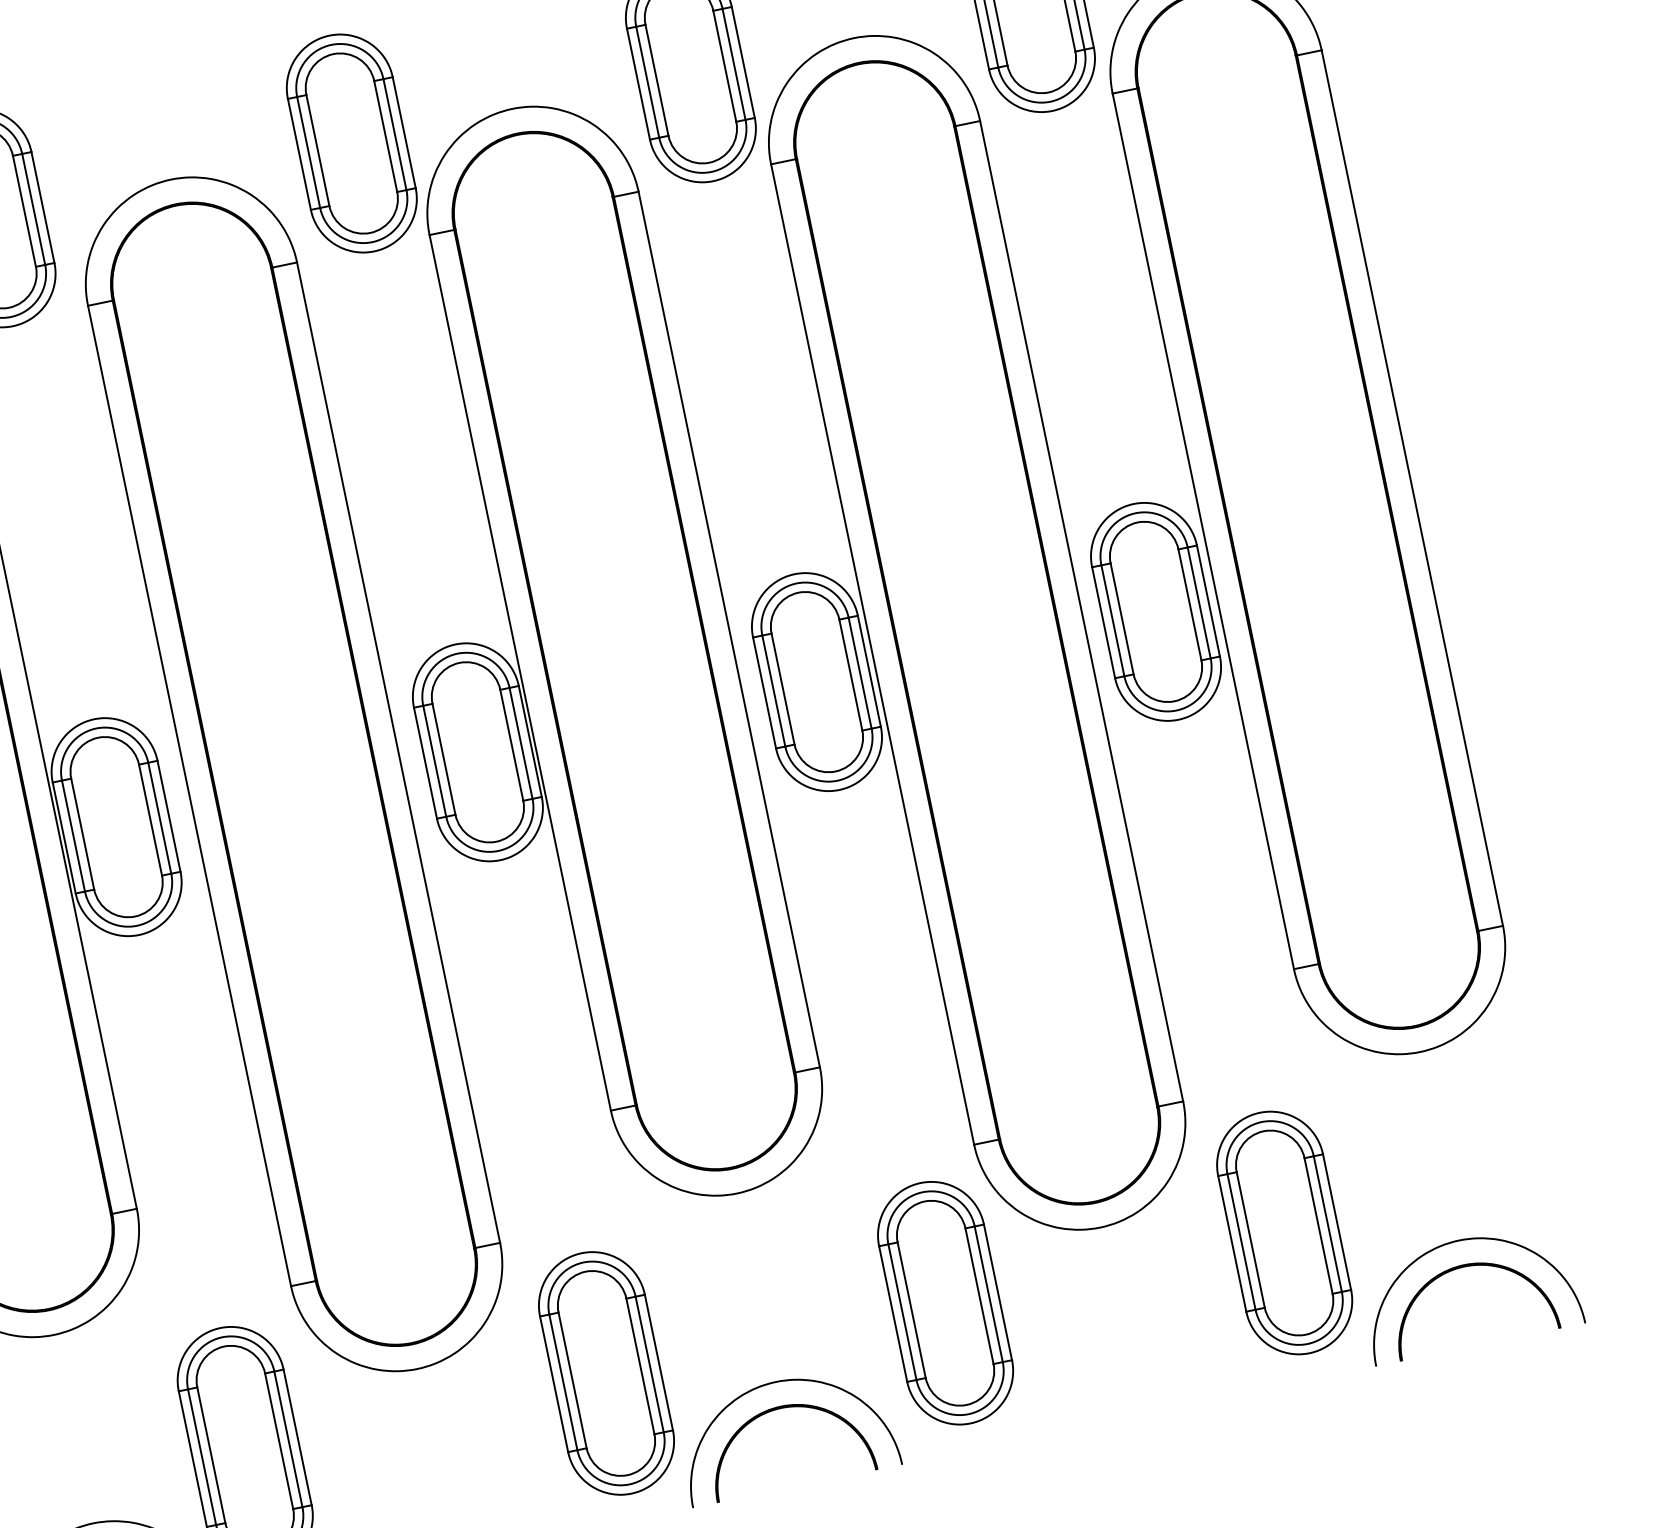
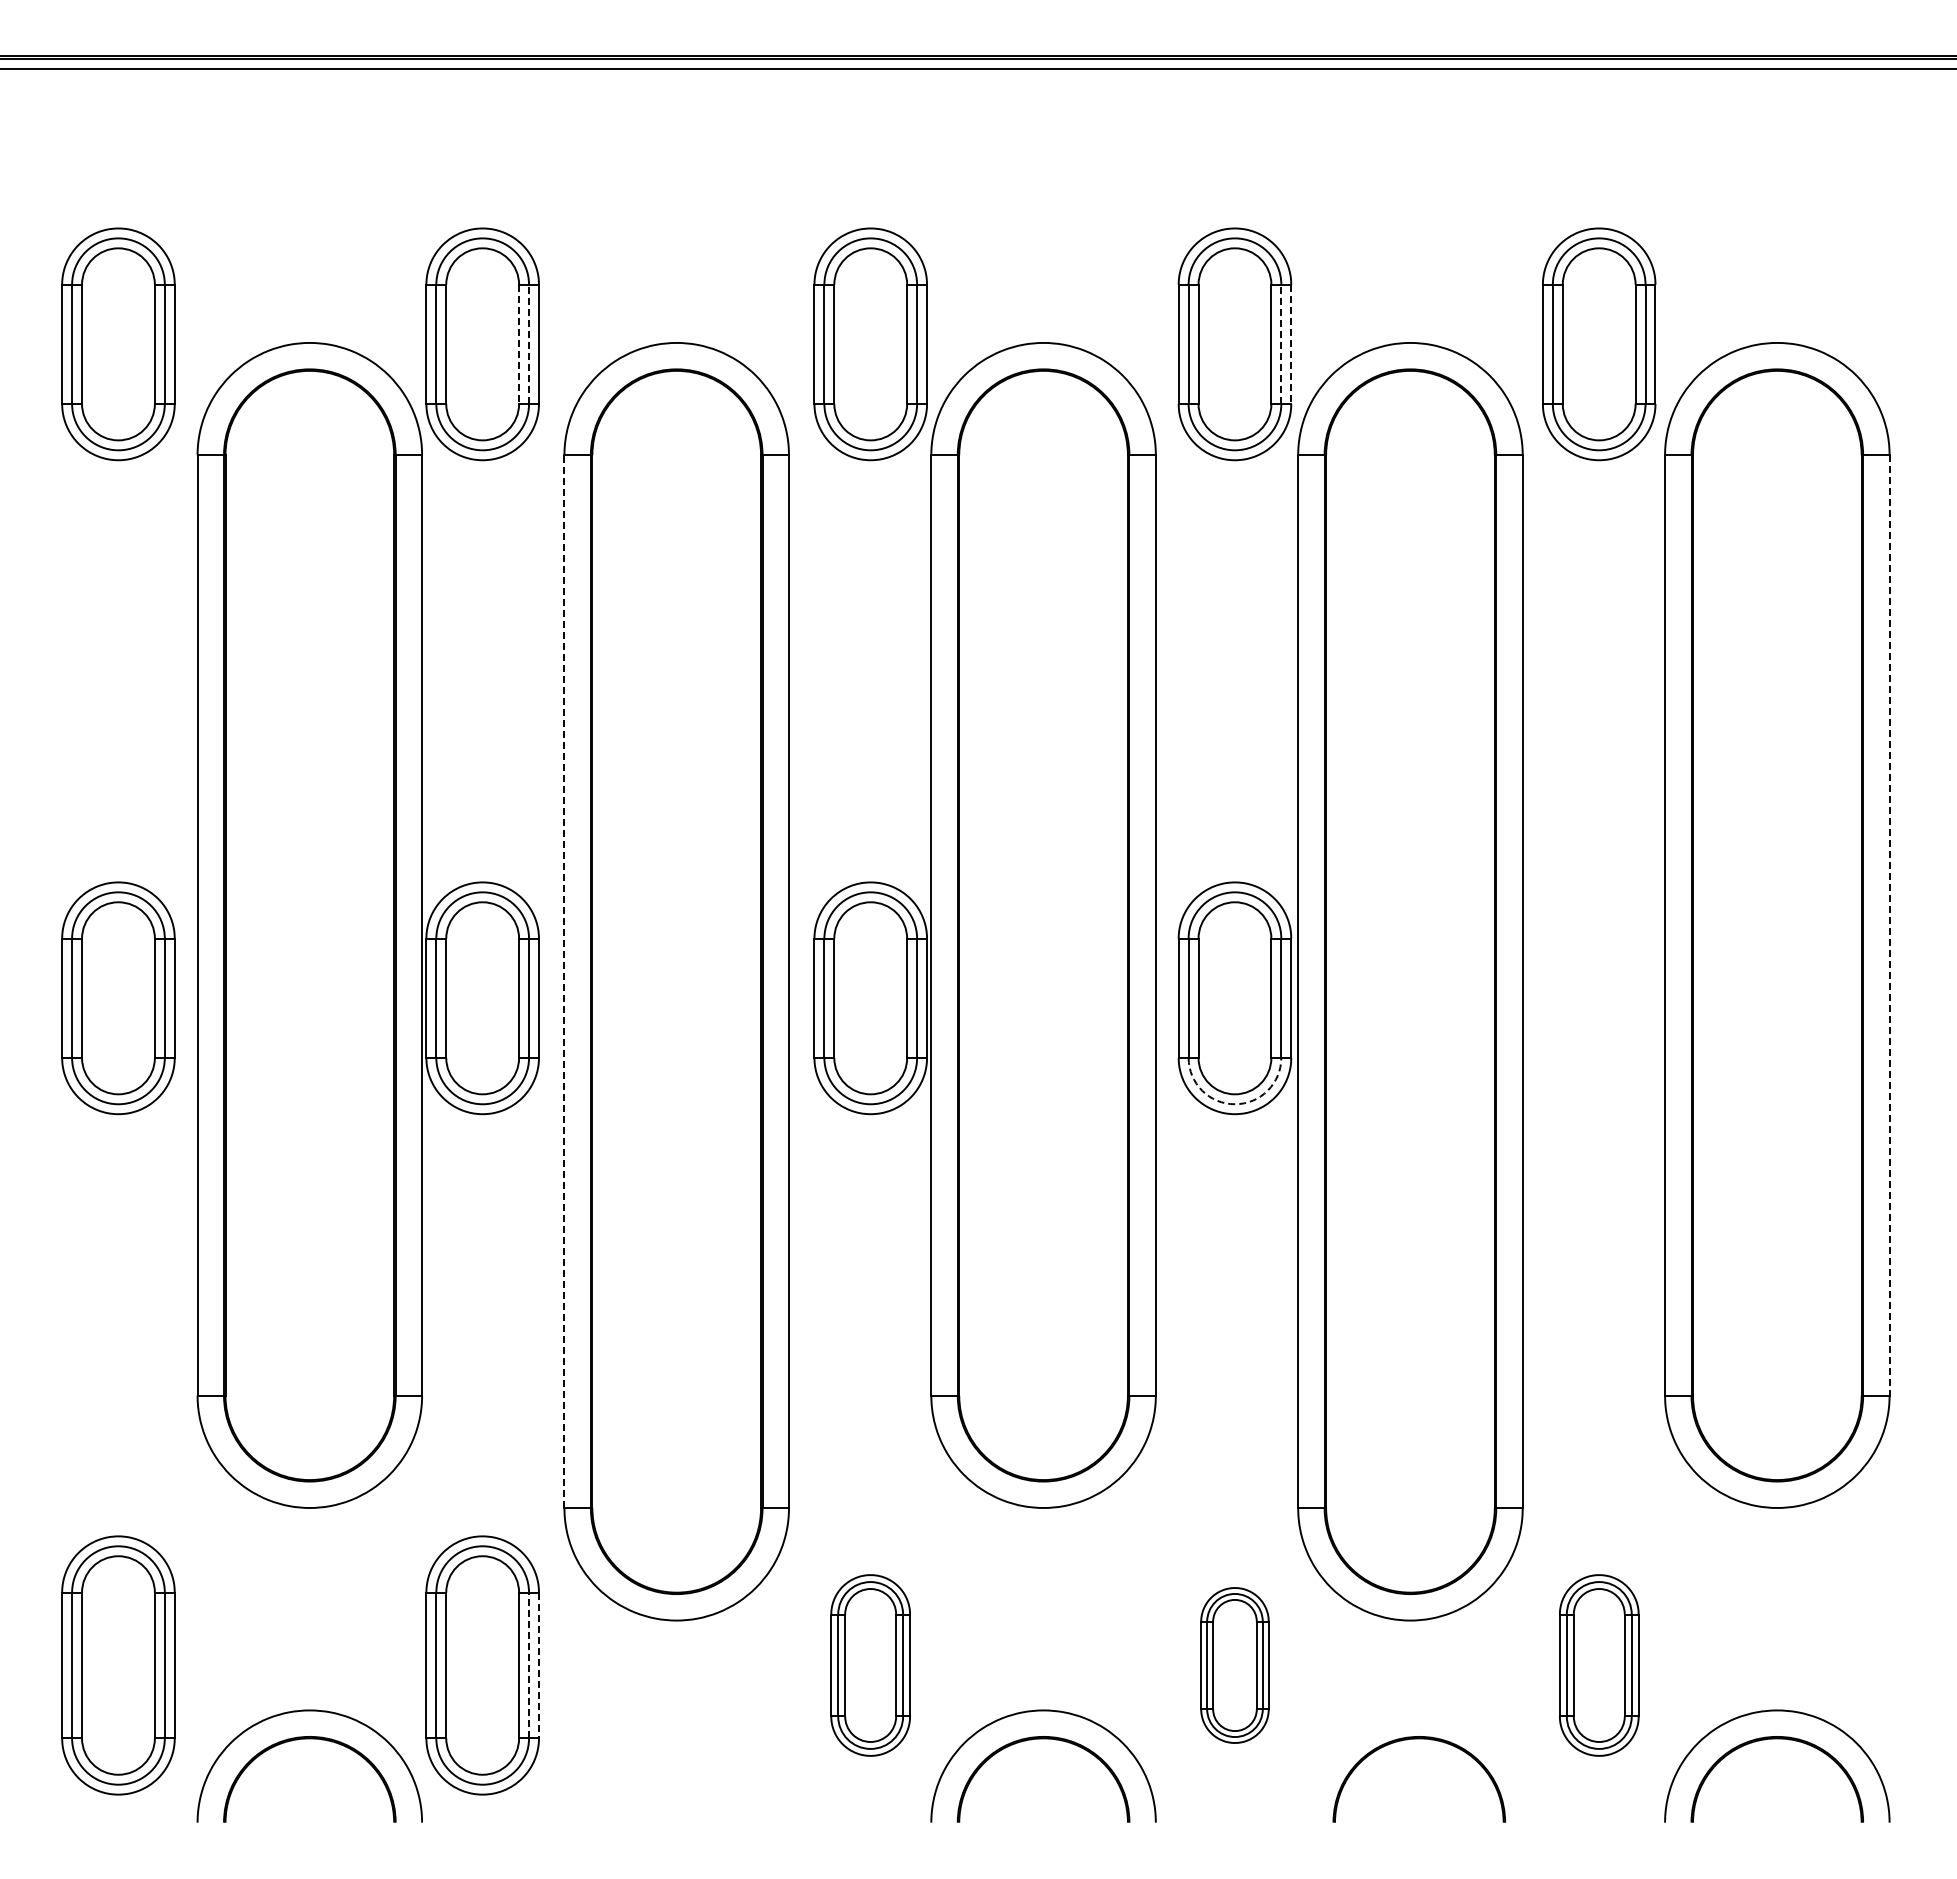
line: (743, 62) -> (1291, 344), solid -> dashed
line: (734, 64) -> (1281, 344), solid -> dashed
line: (34, 209) -> (529, 344), solid -> dashed
line: (24, 211) -> (519, 344), solid -> dashed
line: (1412, 488) -> (1889, 925), solid -> dashed
part: (1156, 612) -> (1599, 998), removed
arc: (837, 781) -> (1234, 1104), solid -> dashed
line: (189, 795) -> (564, 981), solid -> dashed
part: (1284, 1232) -> (1599, 1665), size x0.7
part: (945, 1303) -> (1234, 1665), size x0.6
part: (1130, 1336) -> (1418, 1739), added
part: (606, 1373) -> (870, 1665), size x0.7
line: (297, 1437) -> (538, 1665), solid -> dashed
line: (288, 1439) -> (529, 1665), solid -> dashed

